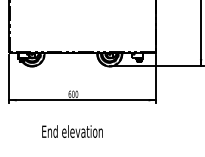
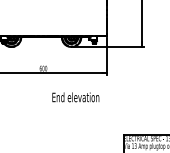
text: (72, 131) -> (75, 97), moved

